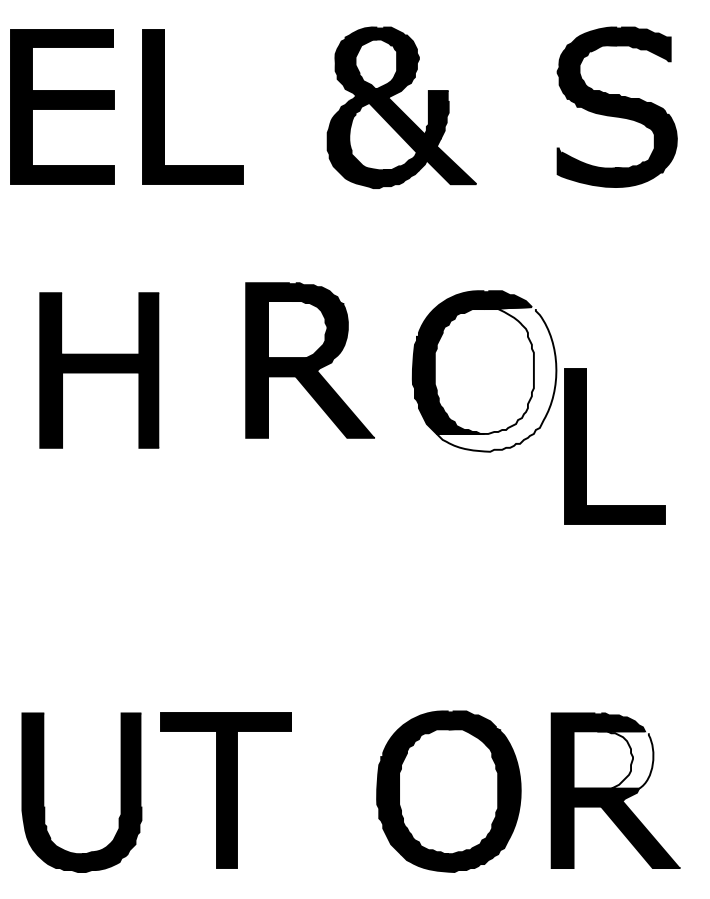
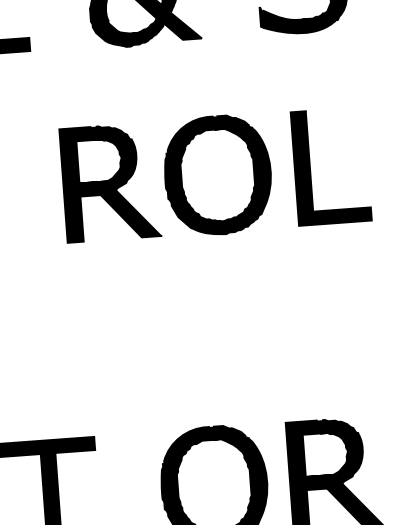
part: (309, 360) -> (109, 182), moved
fill: (496, 379) -> (227, 180), added
part: (586, 446) -> (310, 167), moved
fill: (613, 759) -> (333, 453), added

